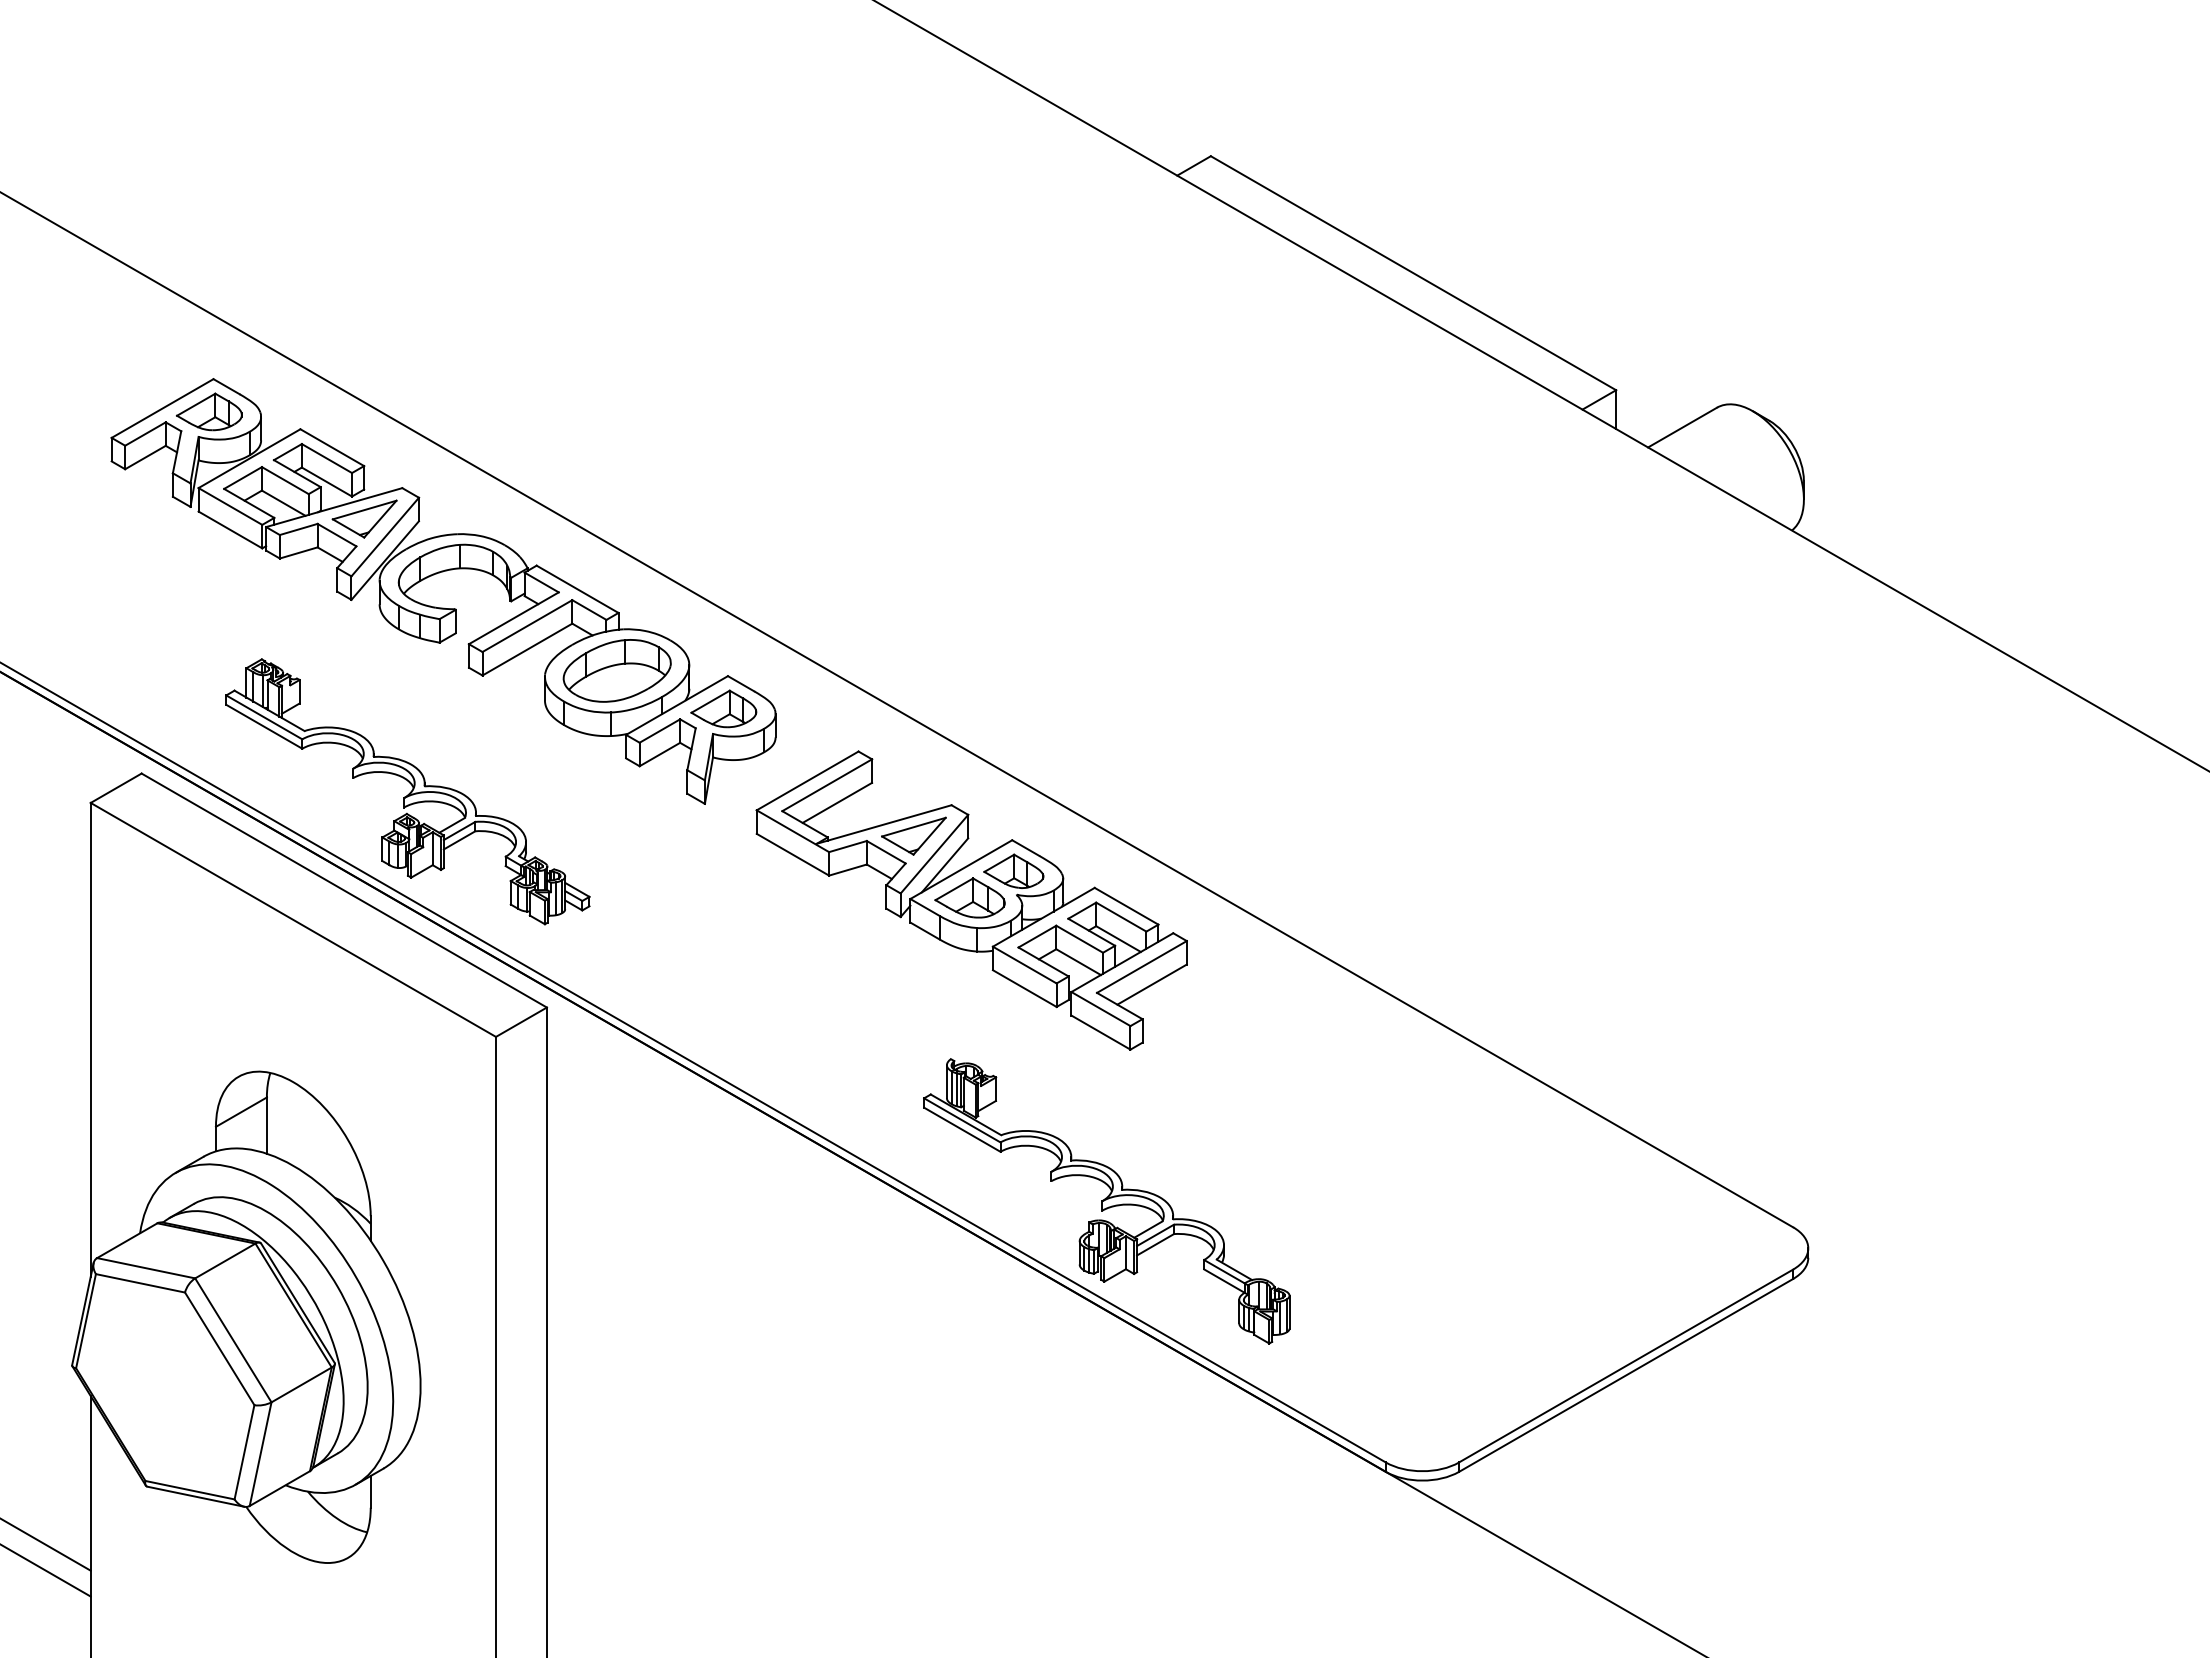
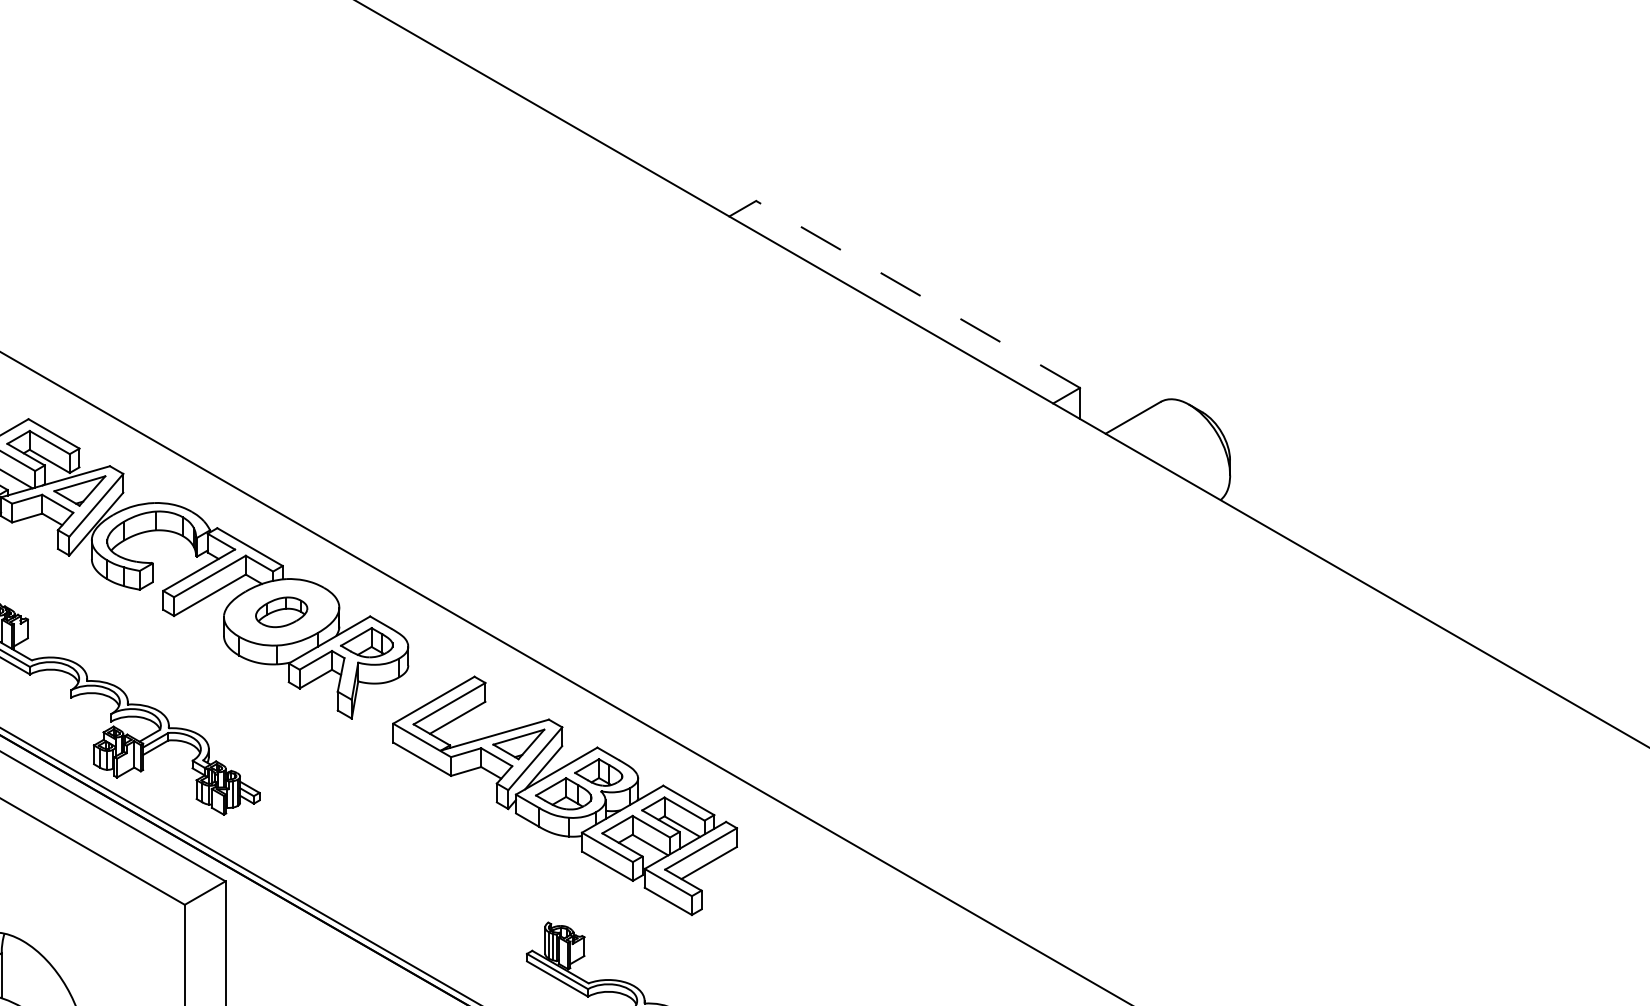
line: (1413, 273) -> (918, 294), solid -> dashed
part: (616, 670) -> (281, 611), size x0.6

